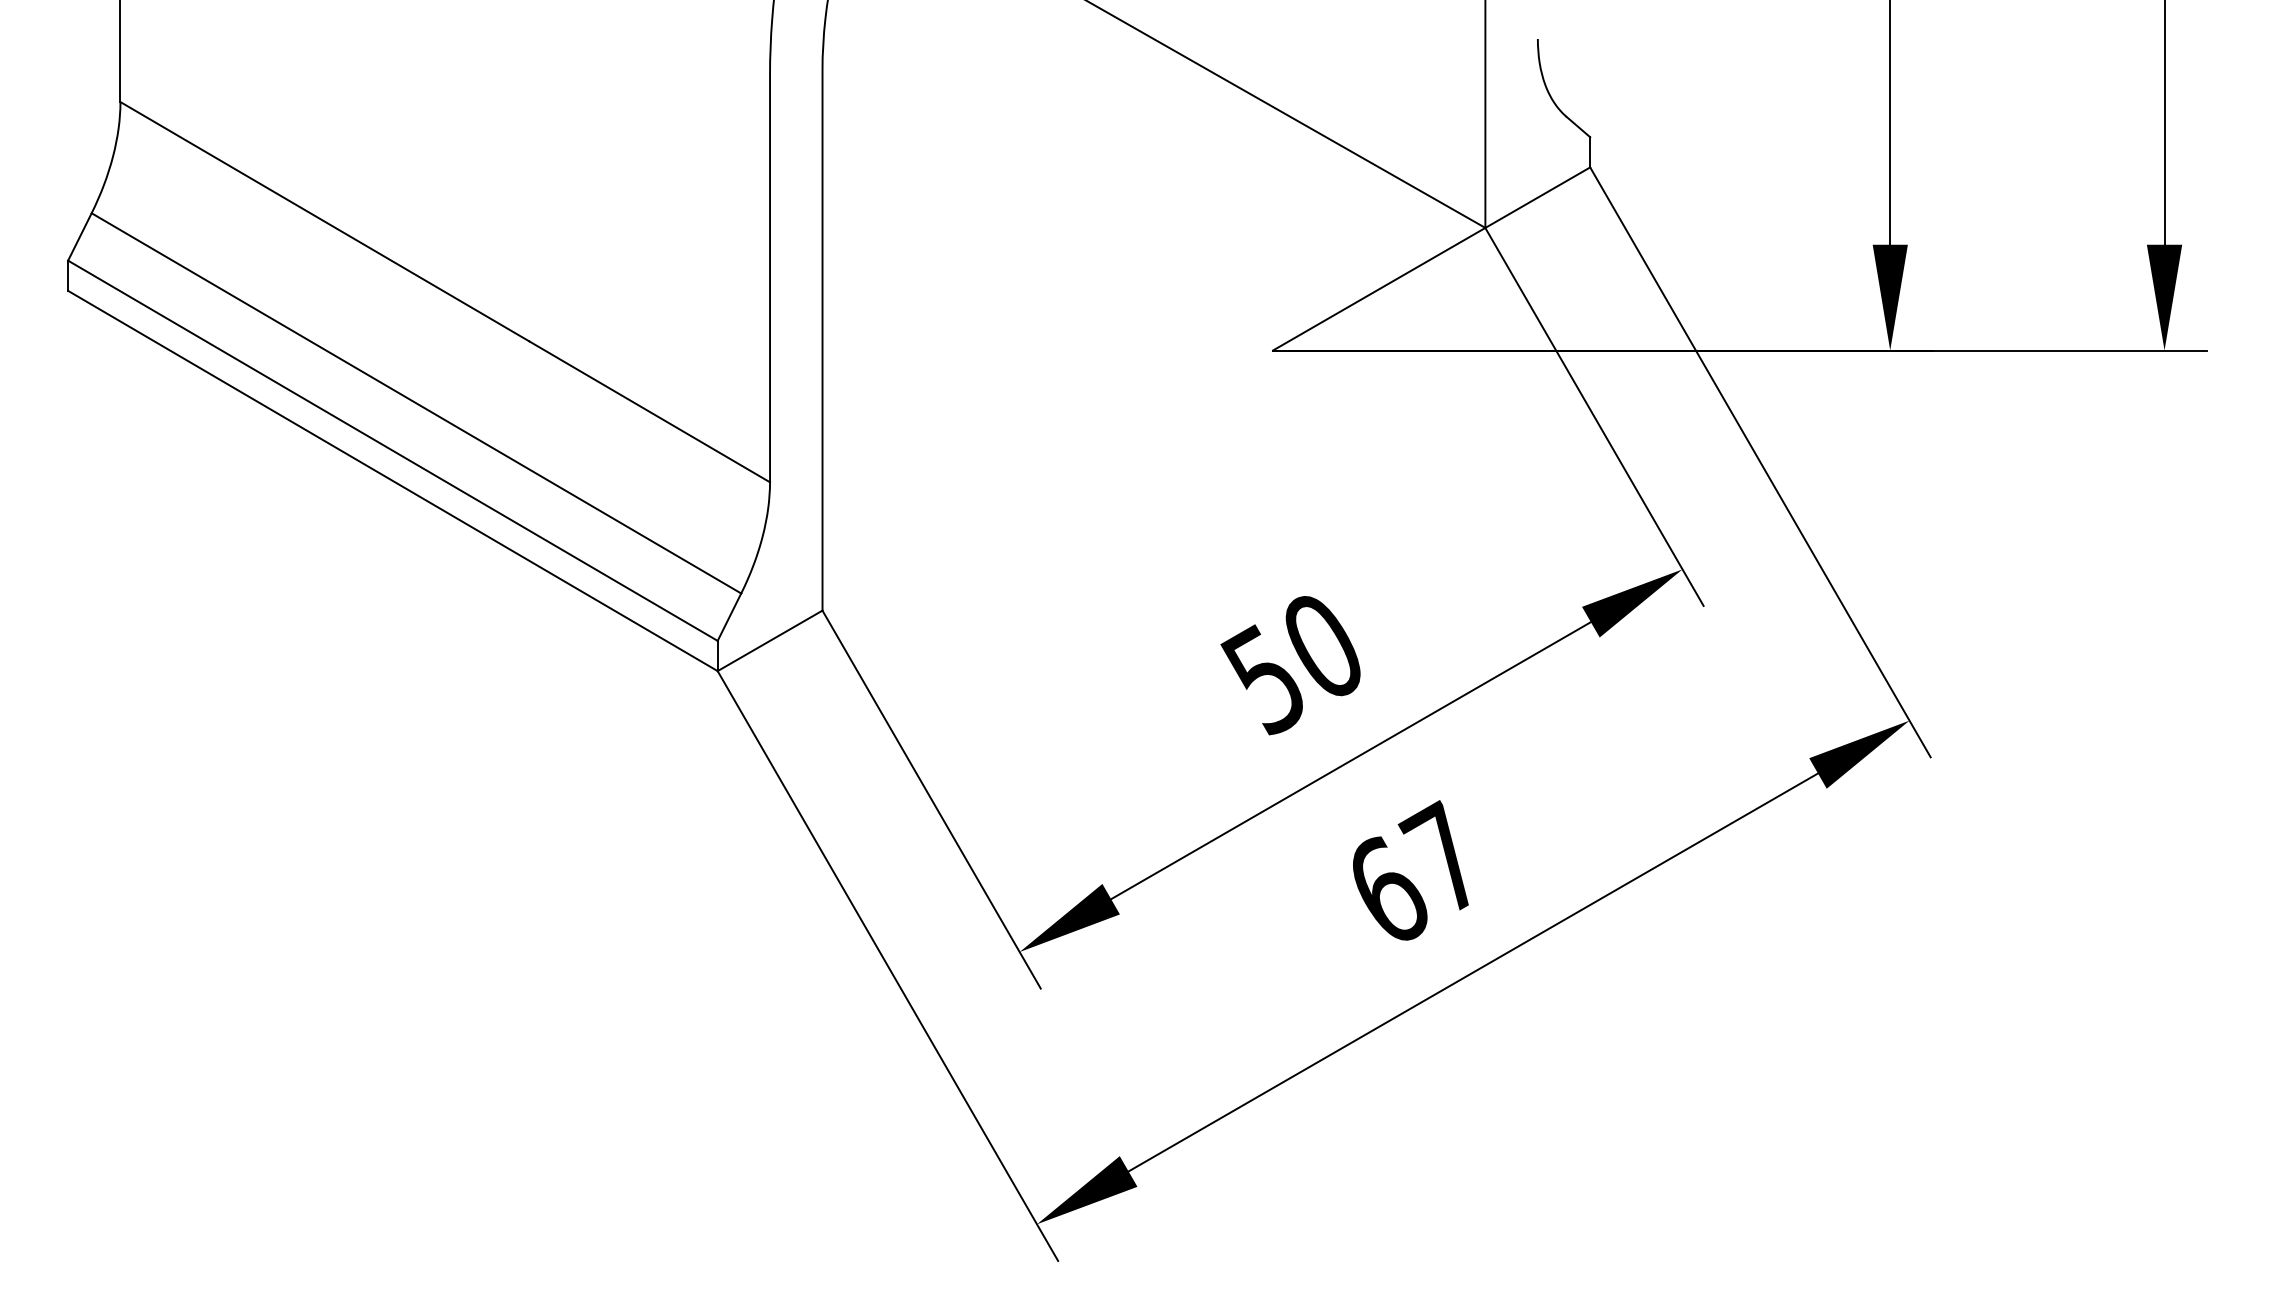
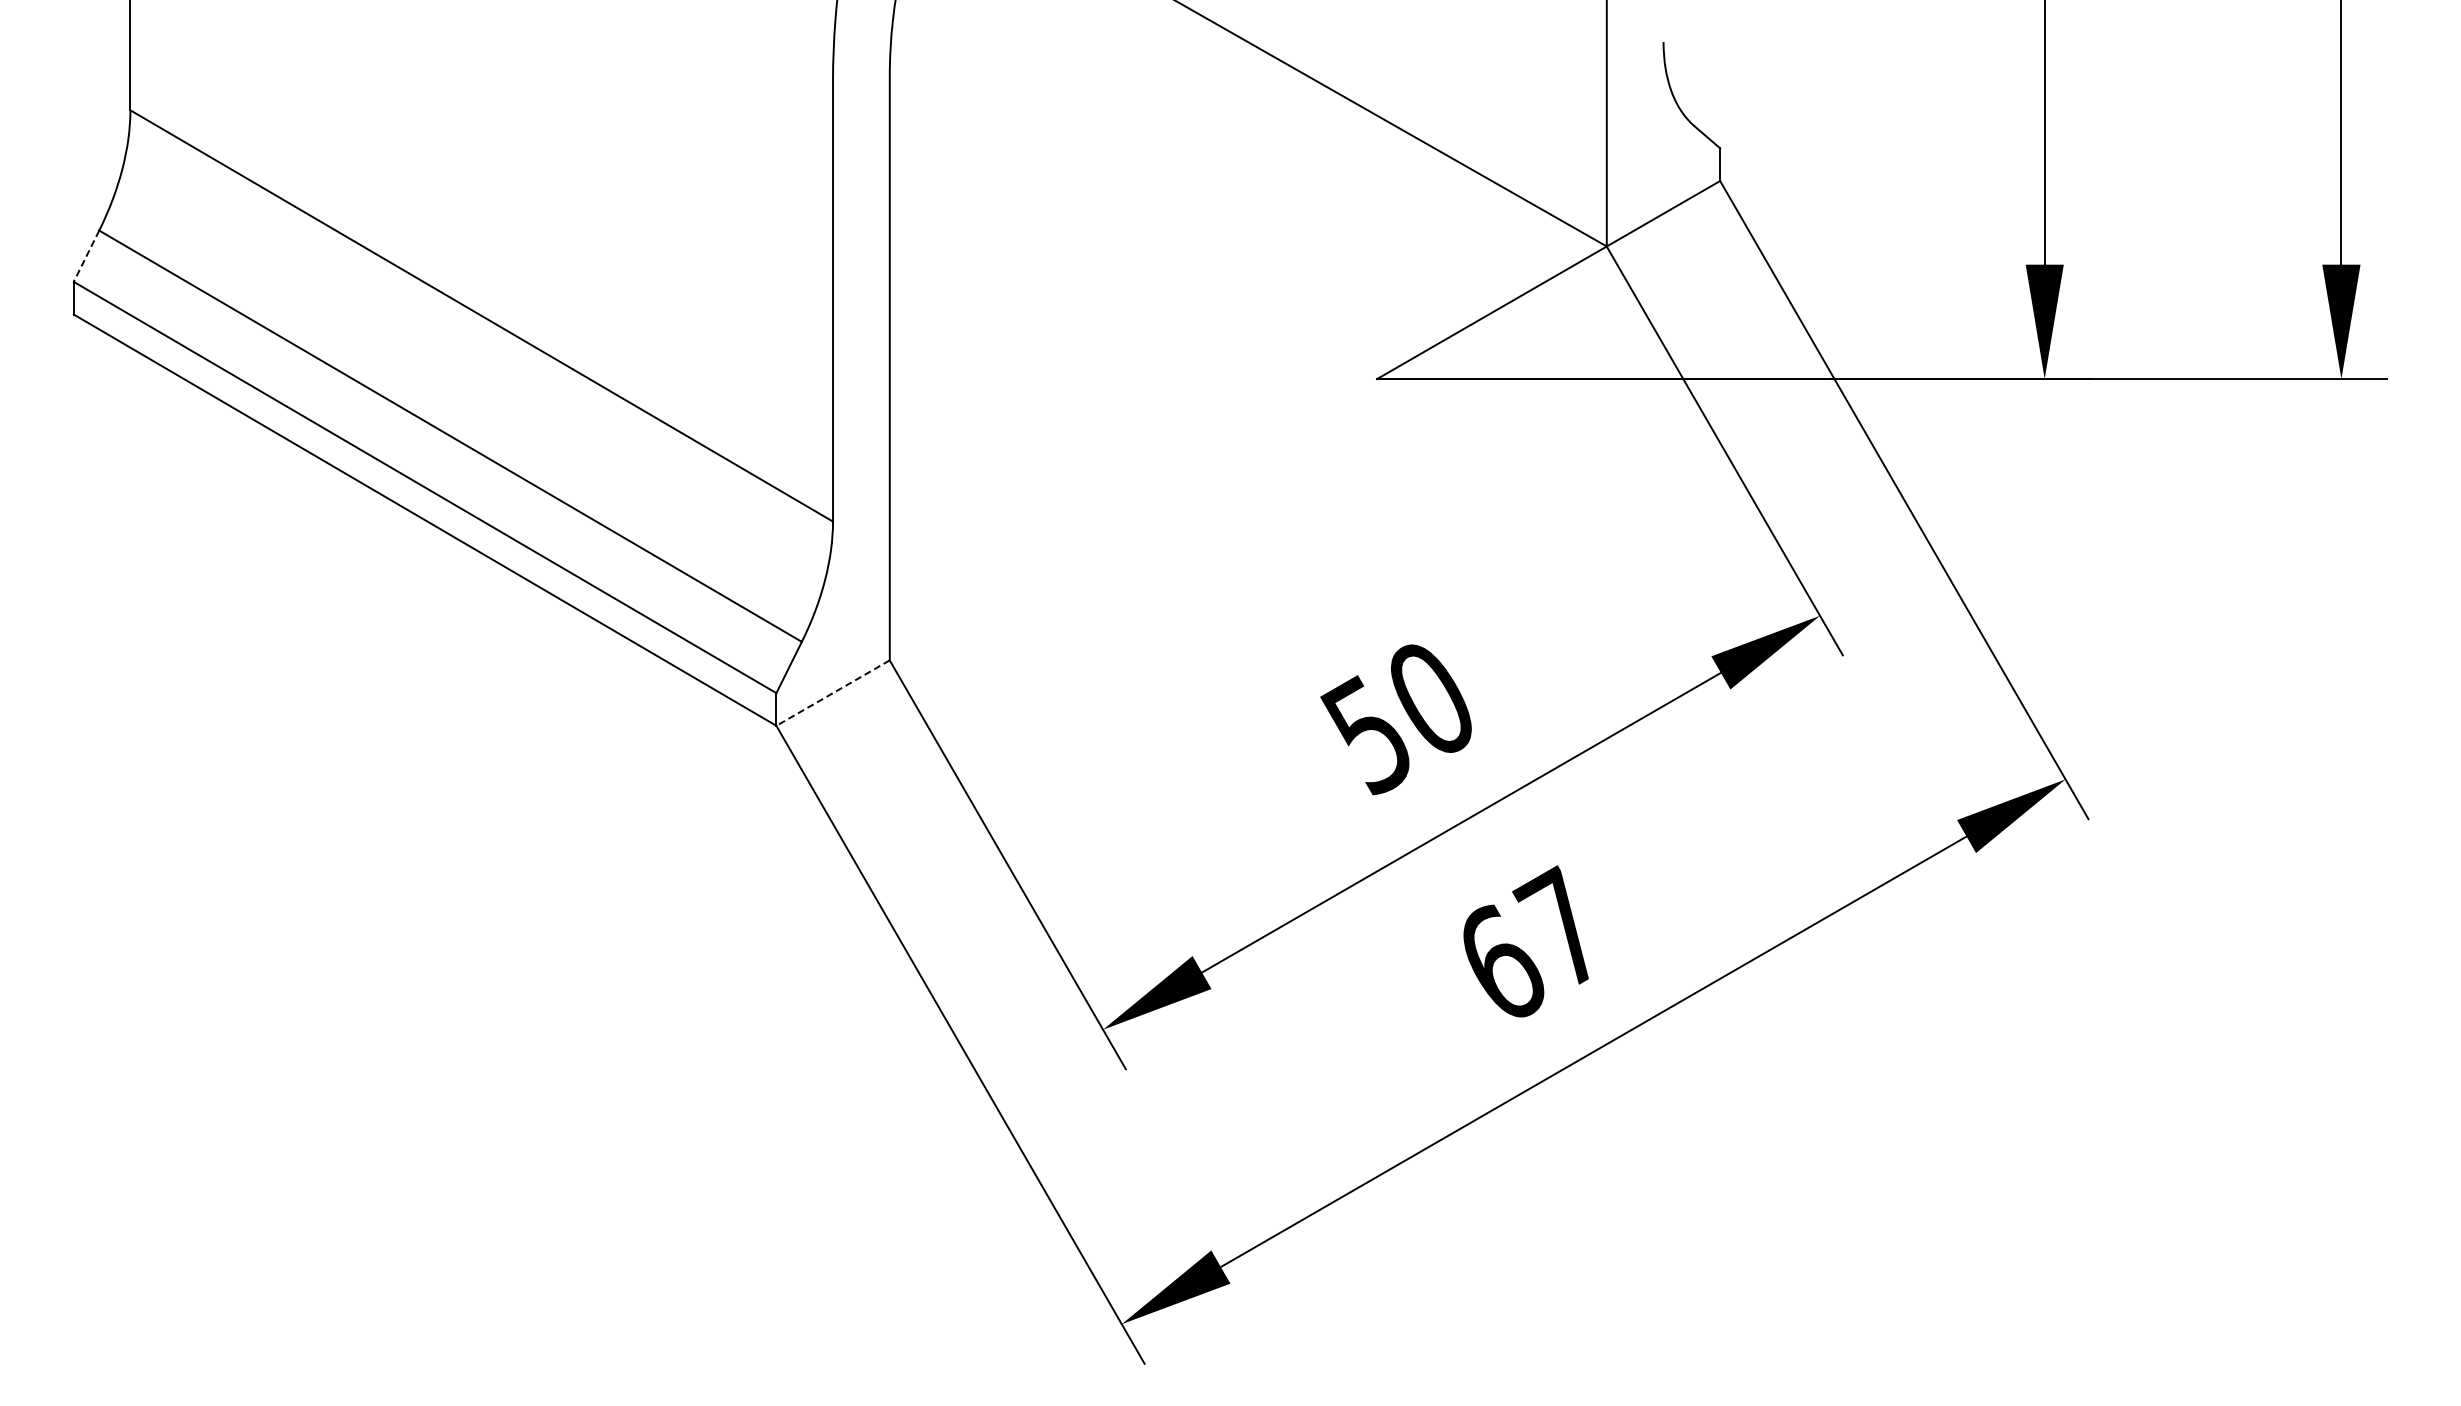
line: (79, 237) -> (86, 256), solid -> dashed
line: (769, 641) -> (832, 693), solid -> dashed

